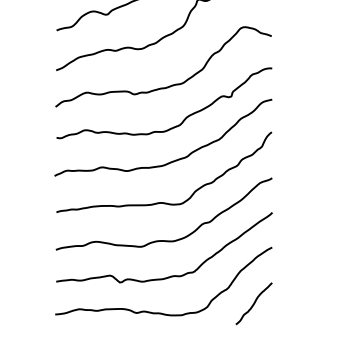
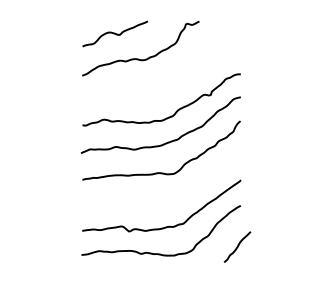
curve: (169, 84) -> (165, 86), removed
curve: (164, 240) -> (161, 200), removed
curve: (254, 302) -> (237, 246), moved

